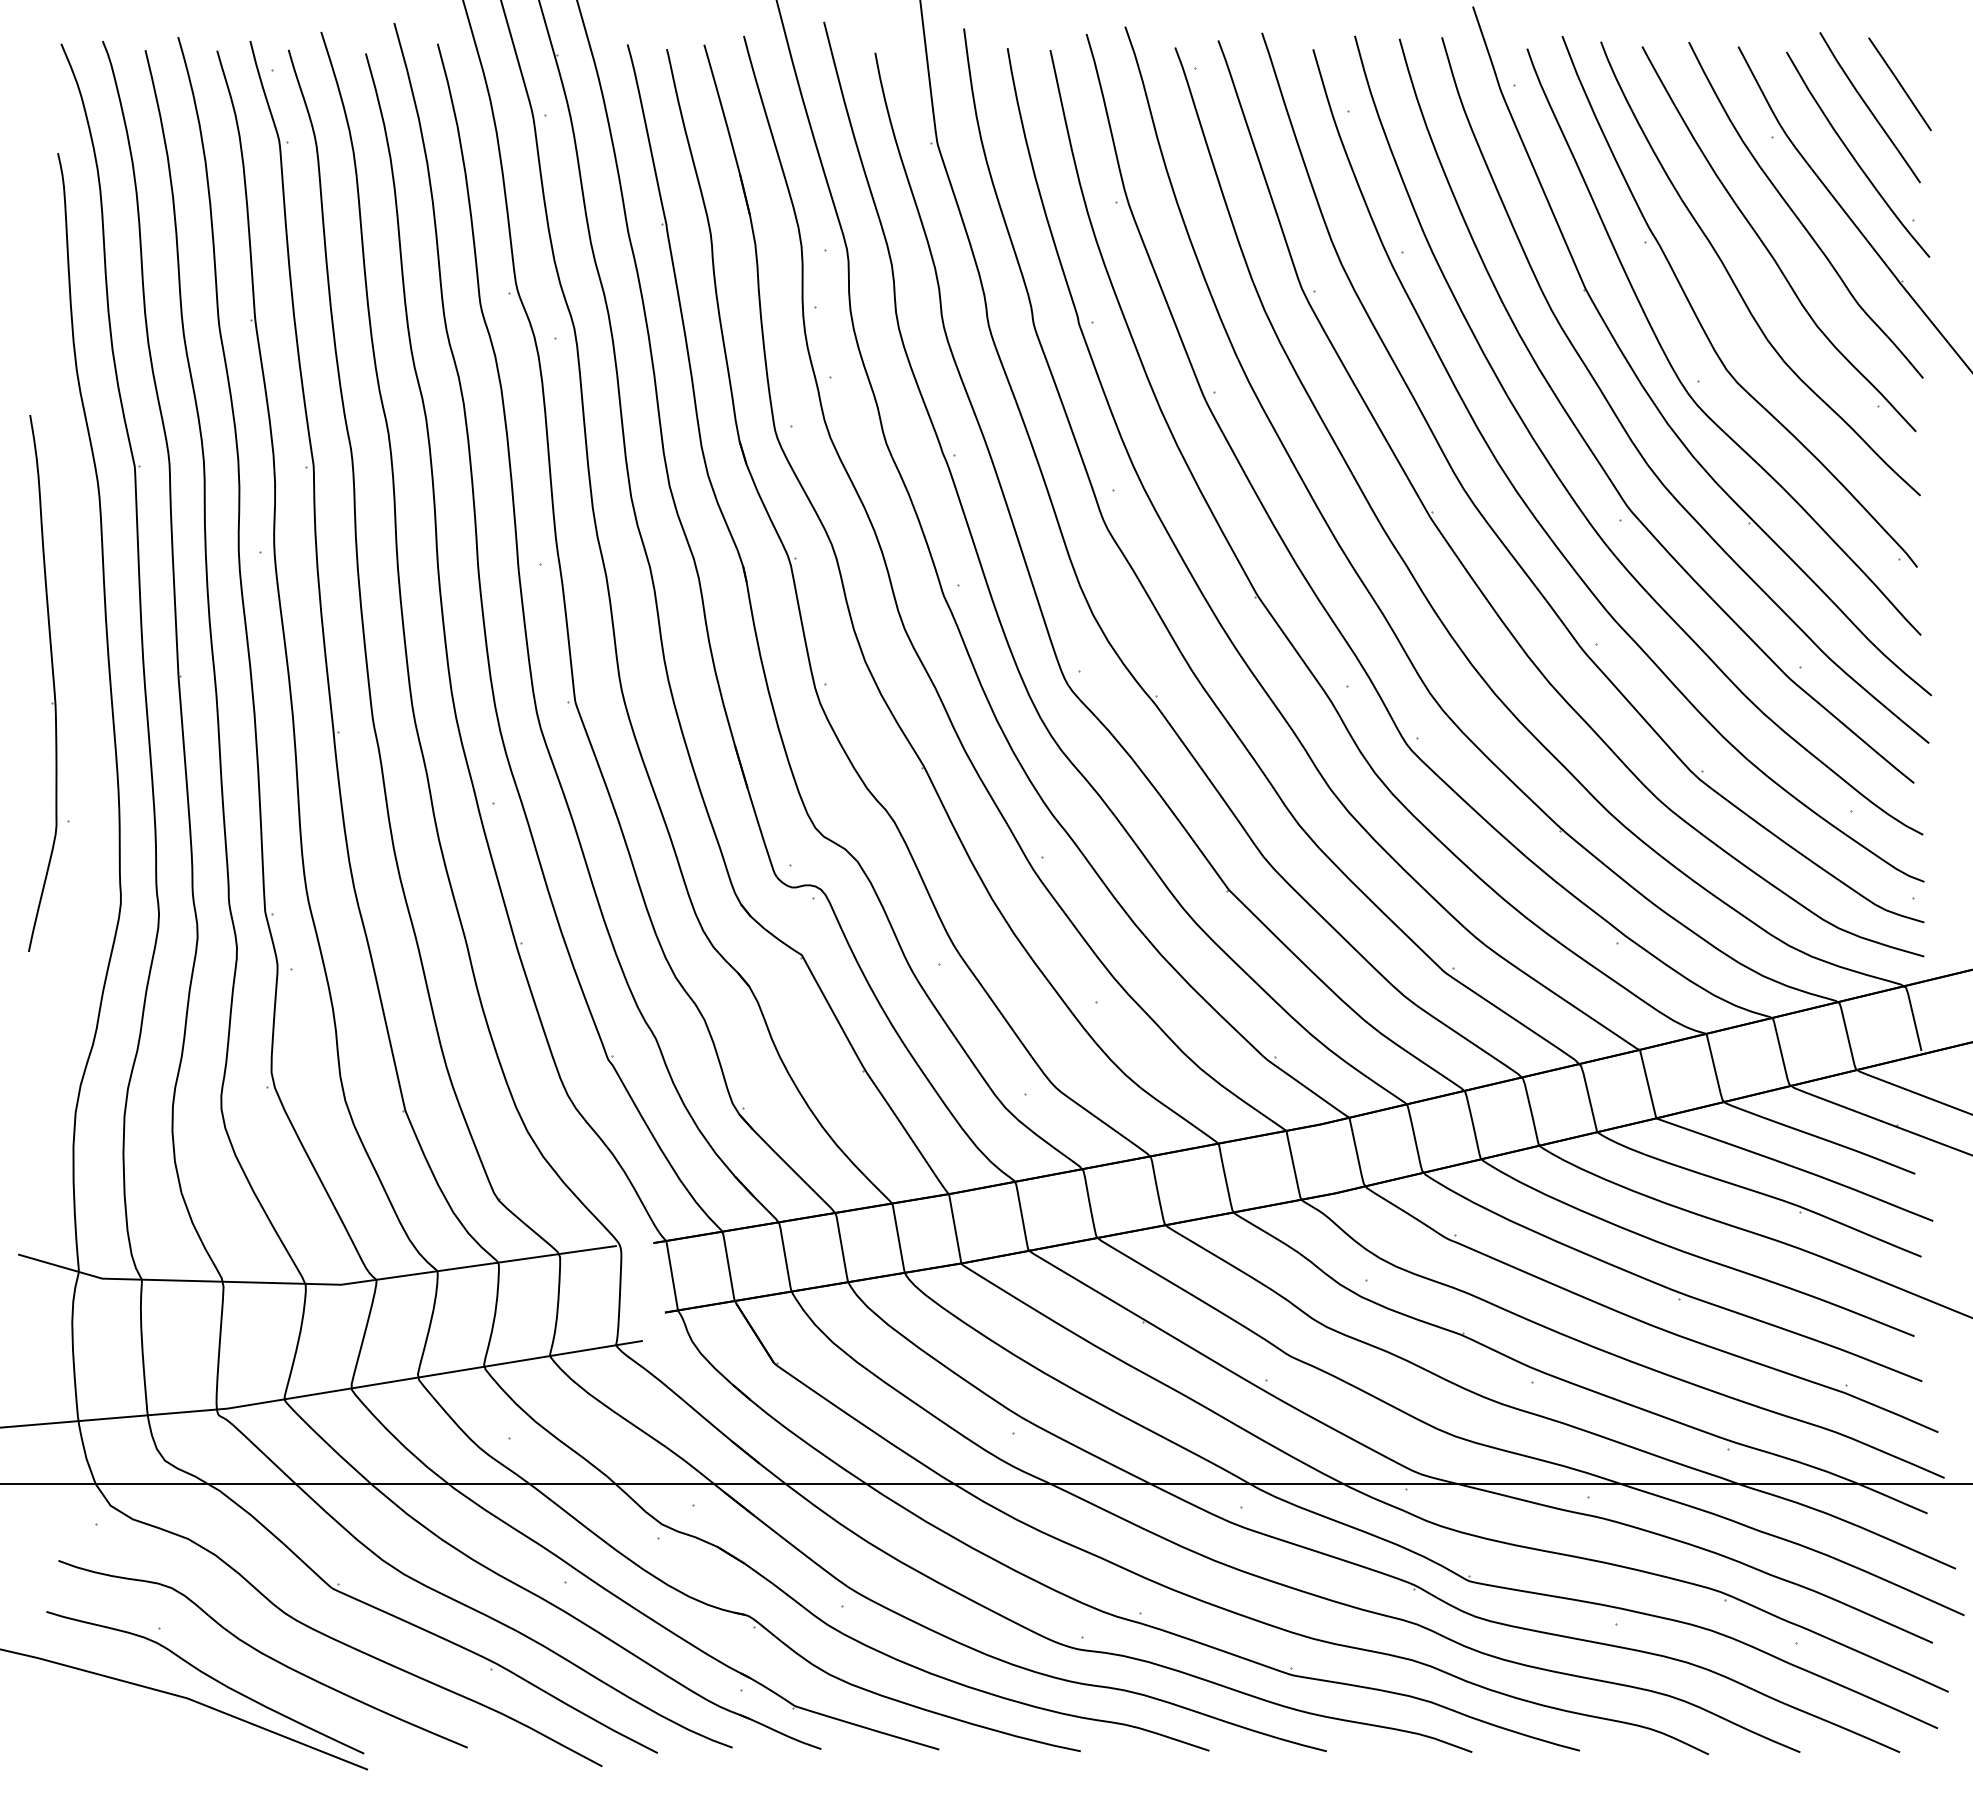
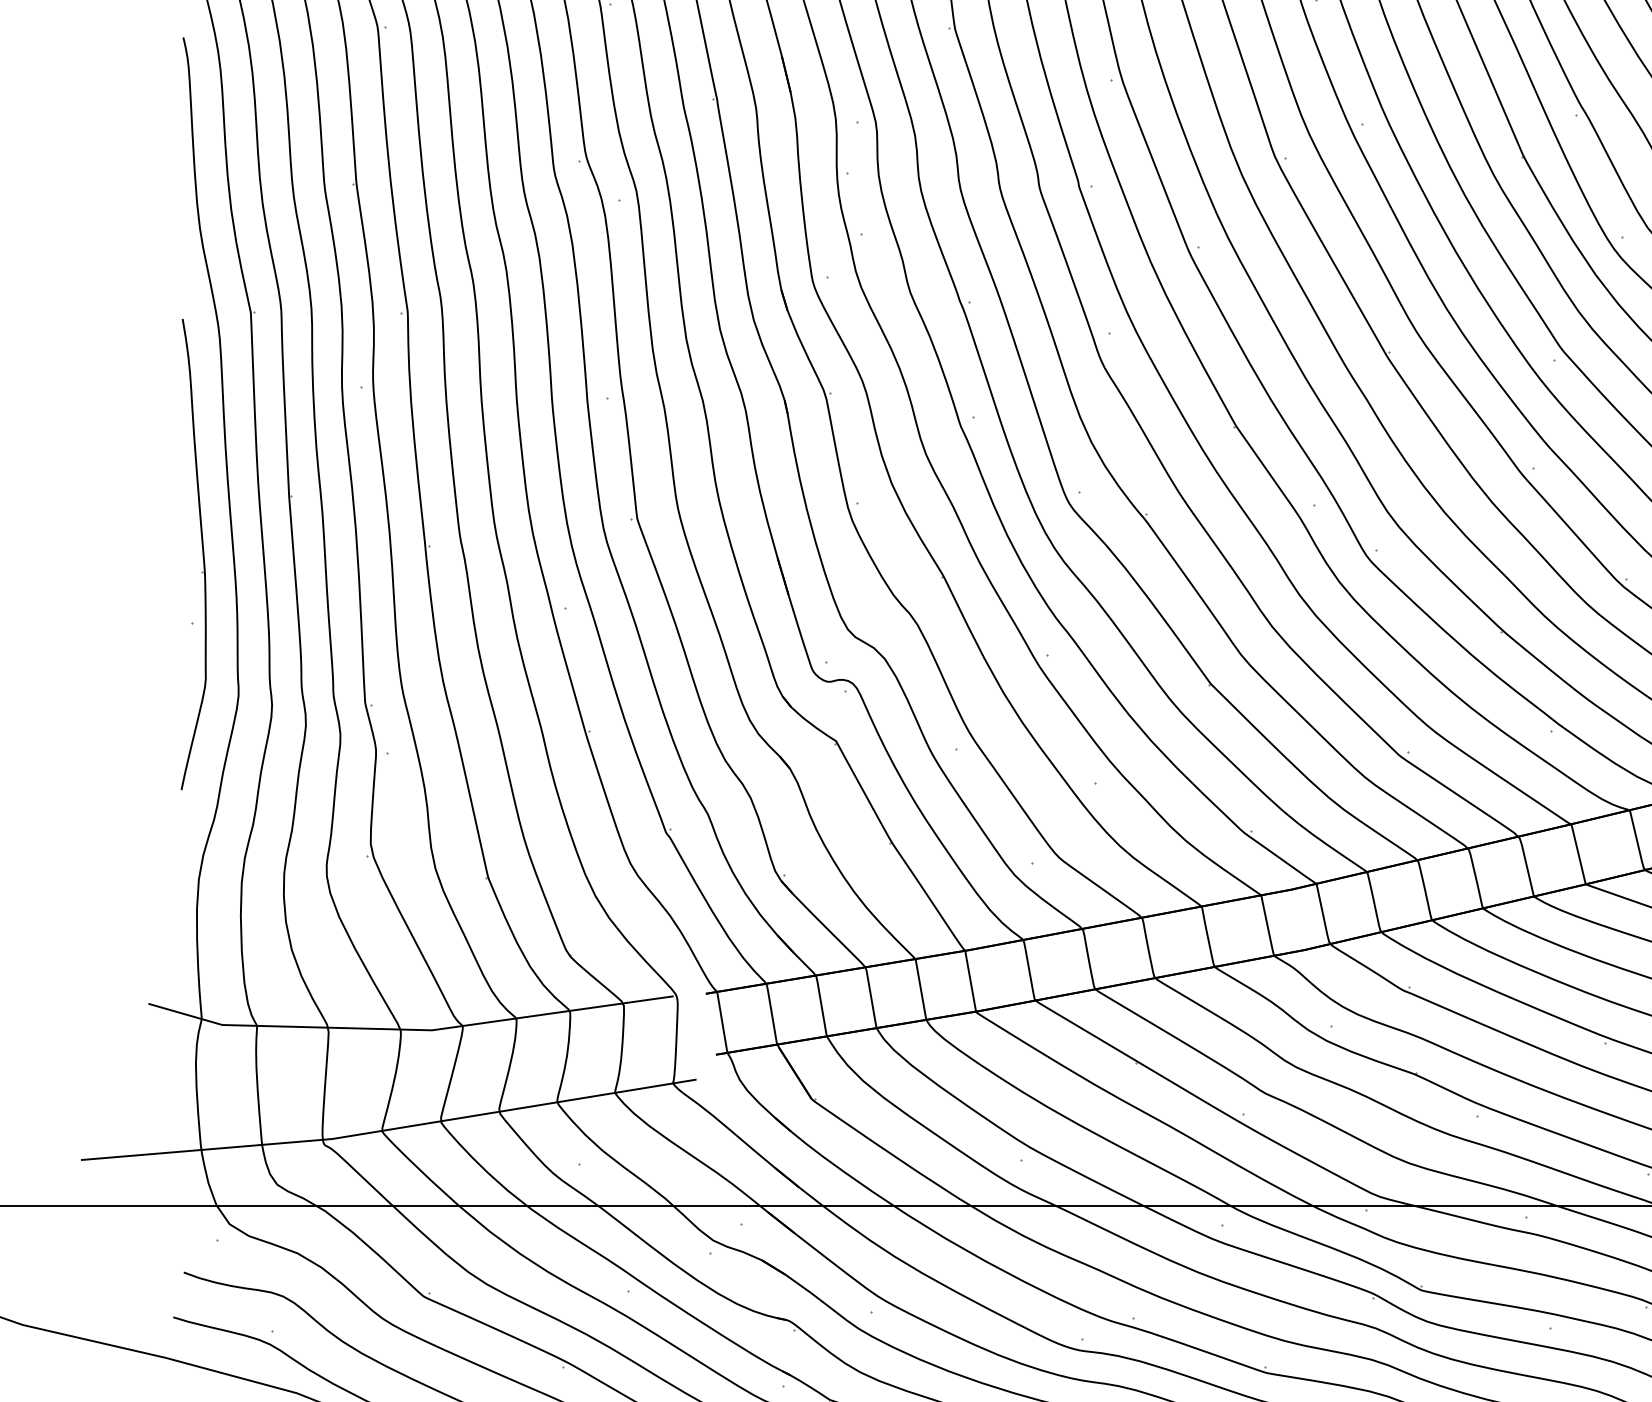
part: (52, 681) -> (202, 552), moved

